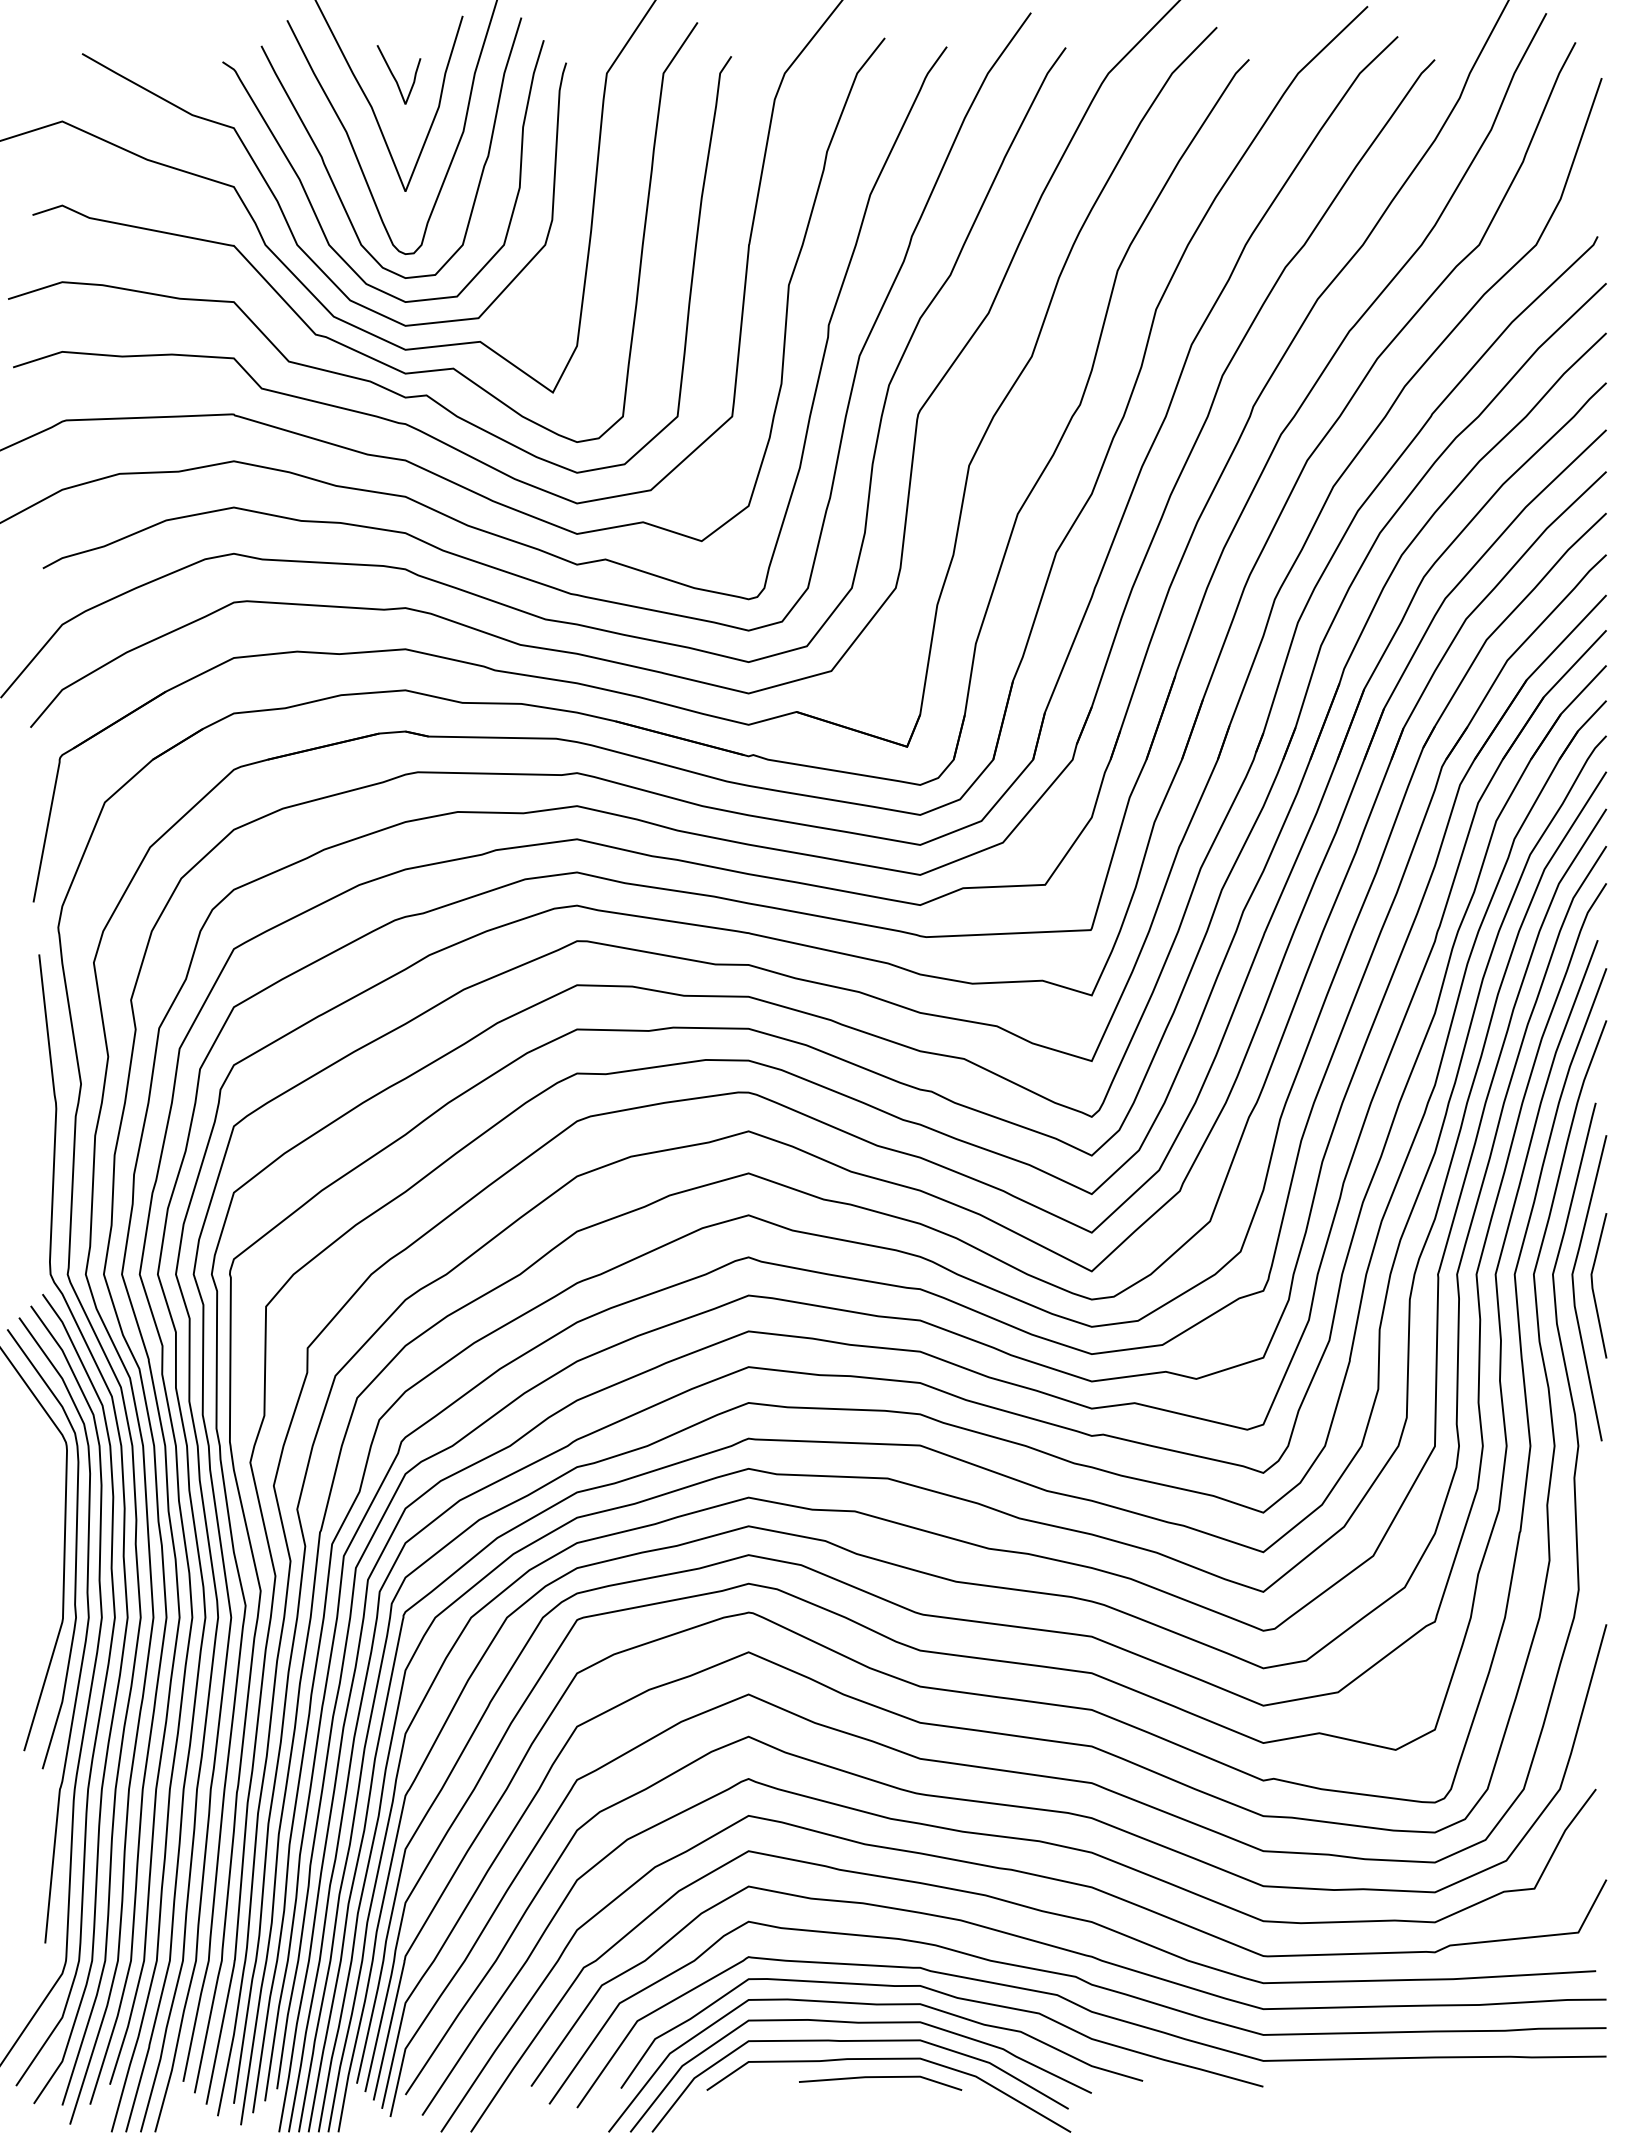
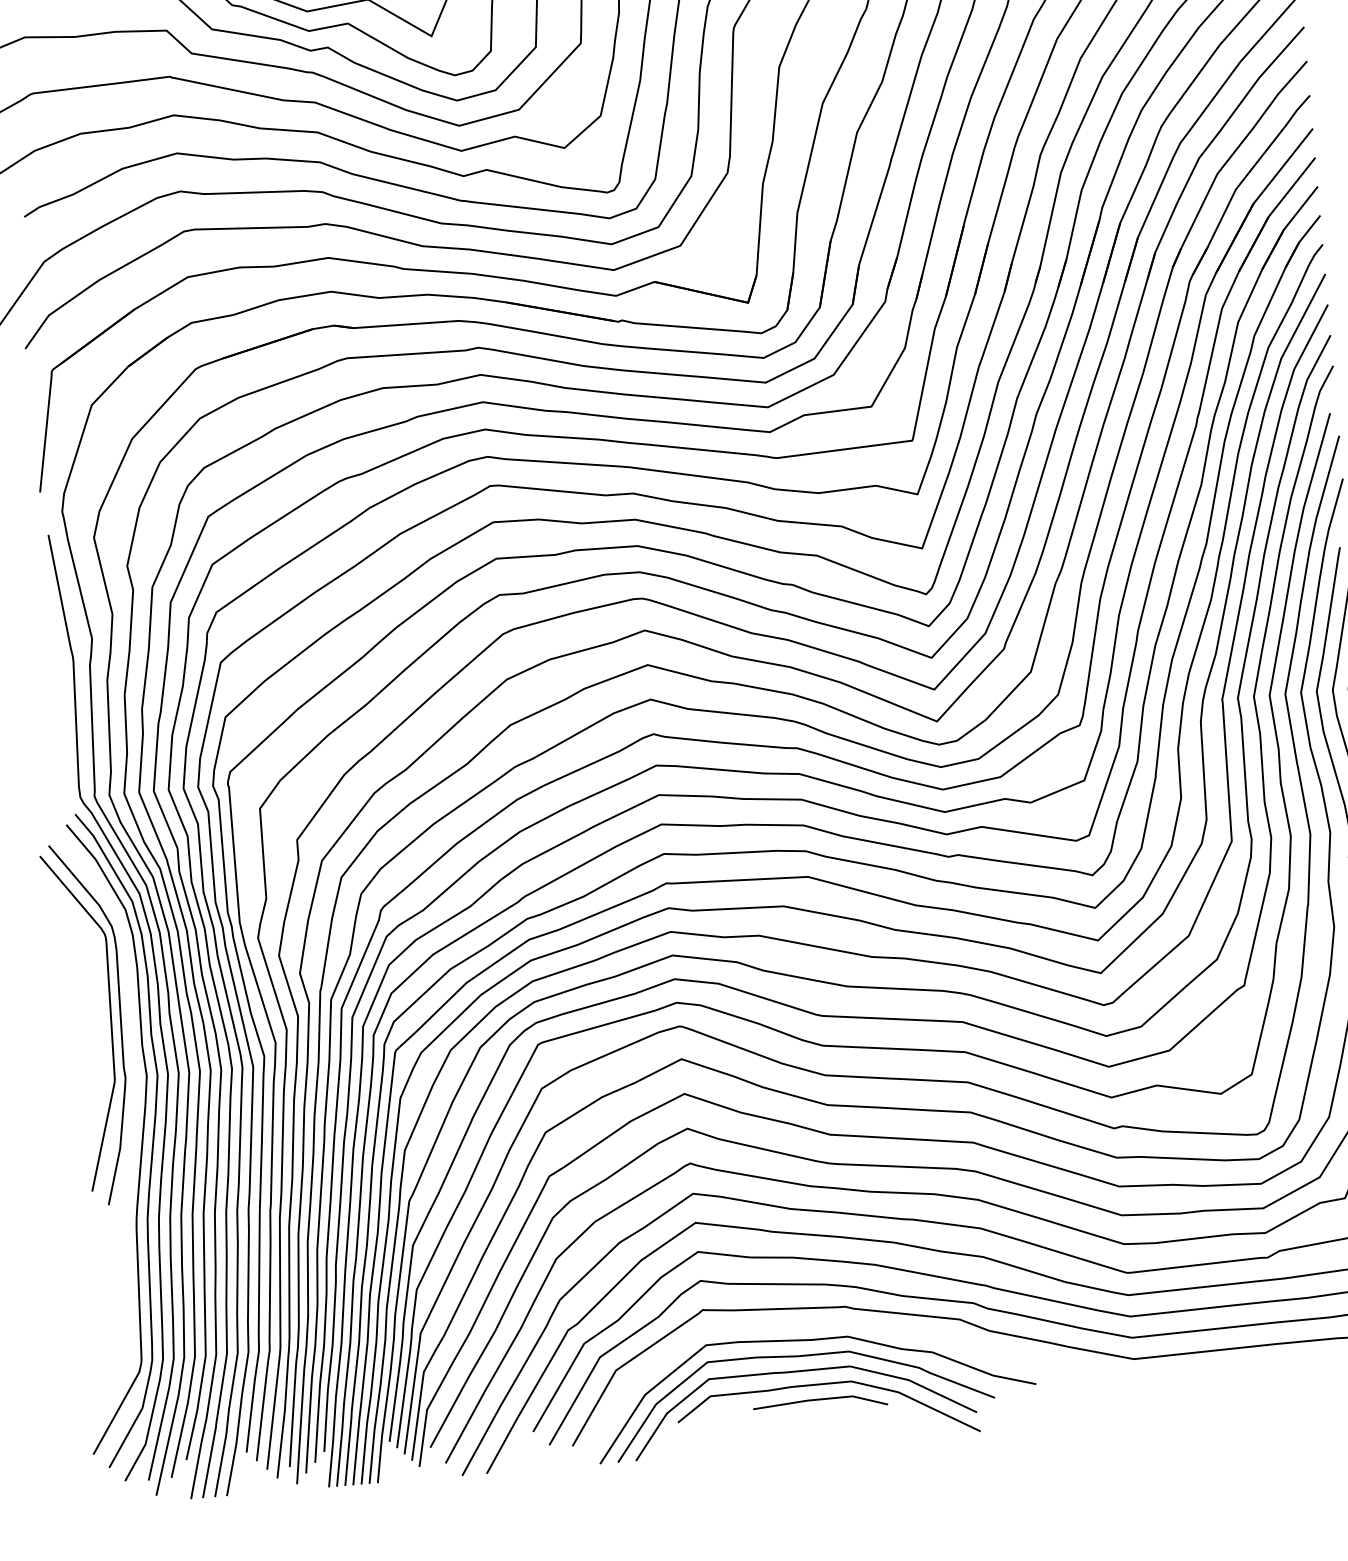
curve: (85, 1633) -> (134, 1090), removed
curve: (952, 1997) -> (873, 1328), removed

